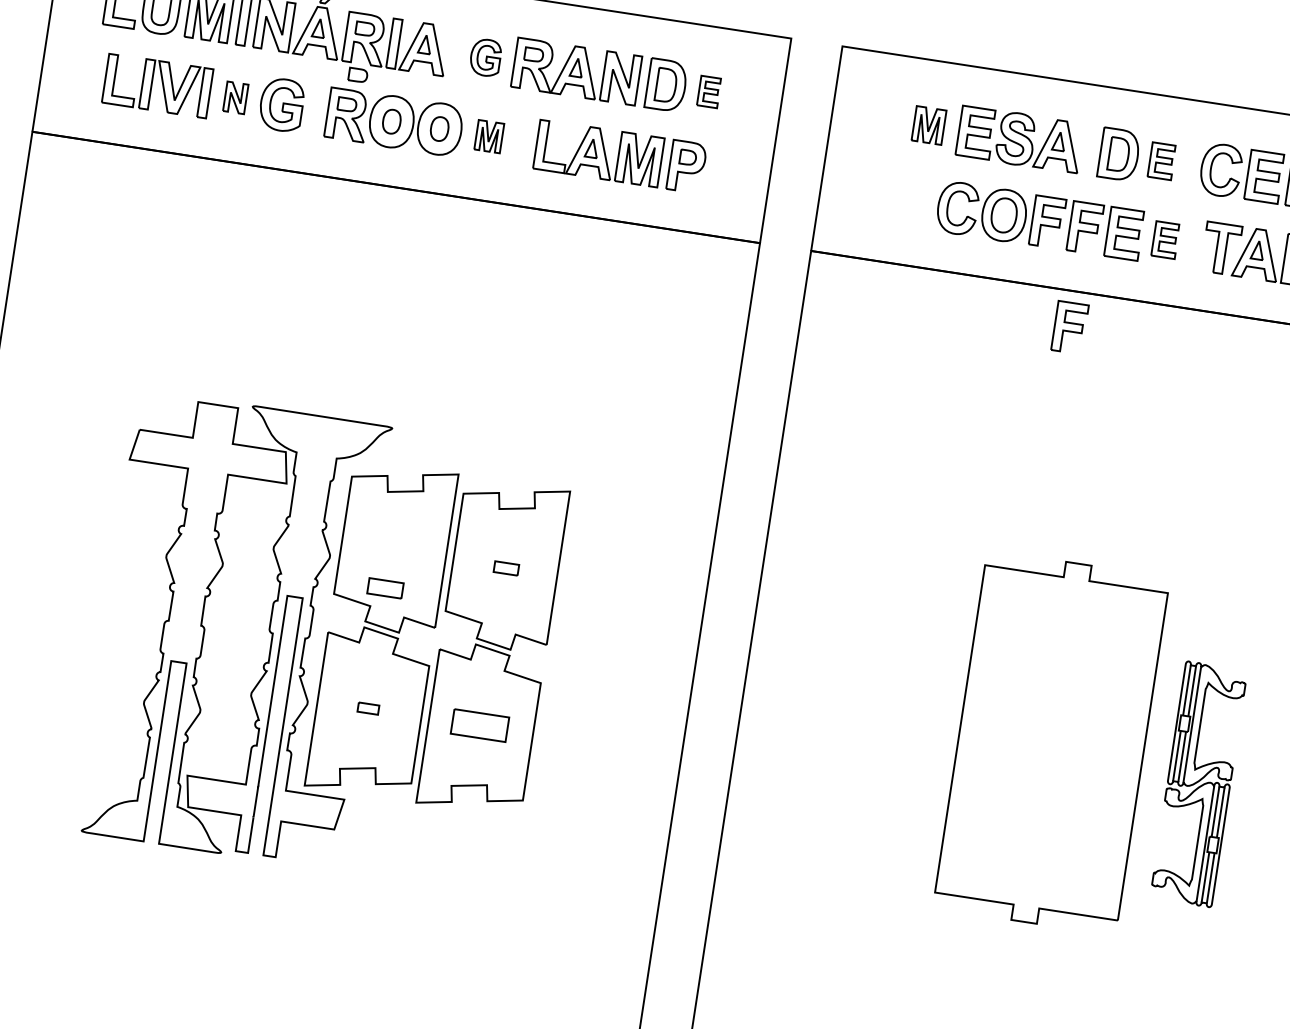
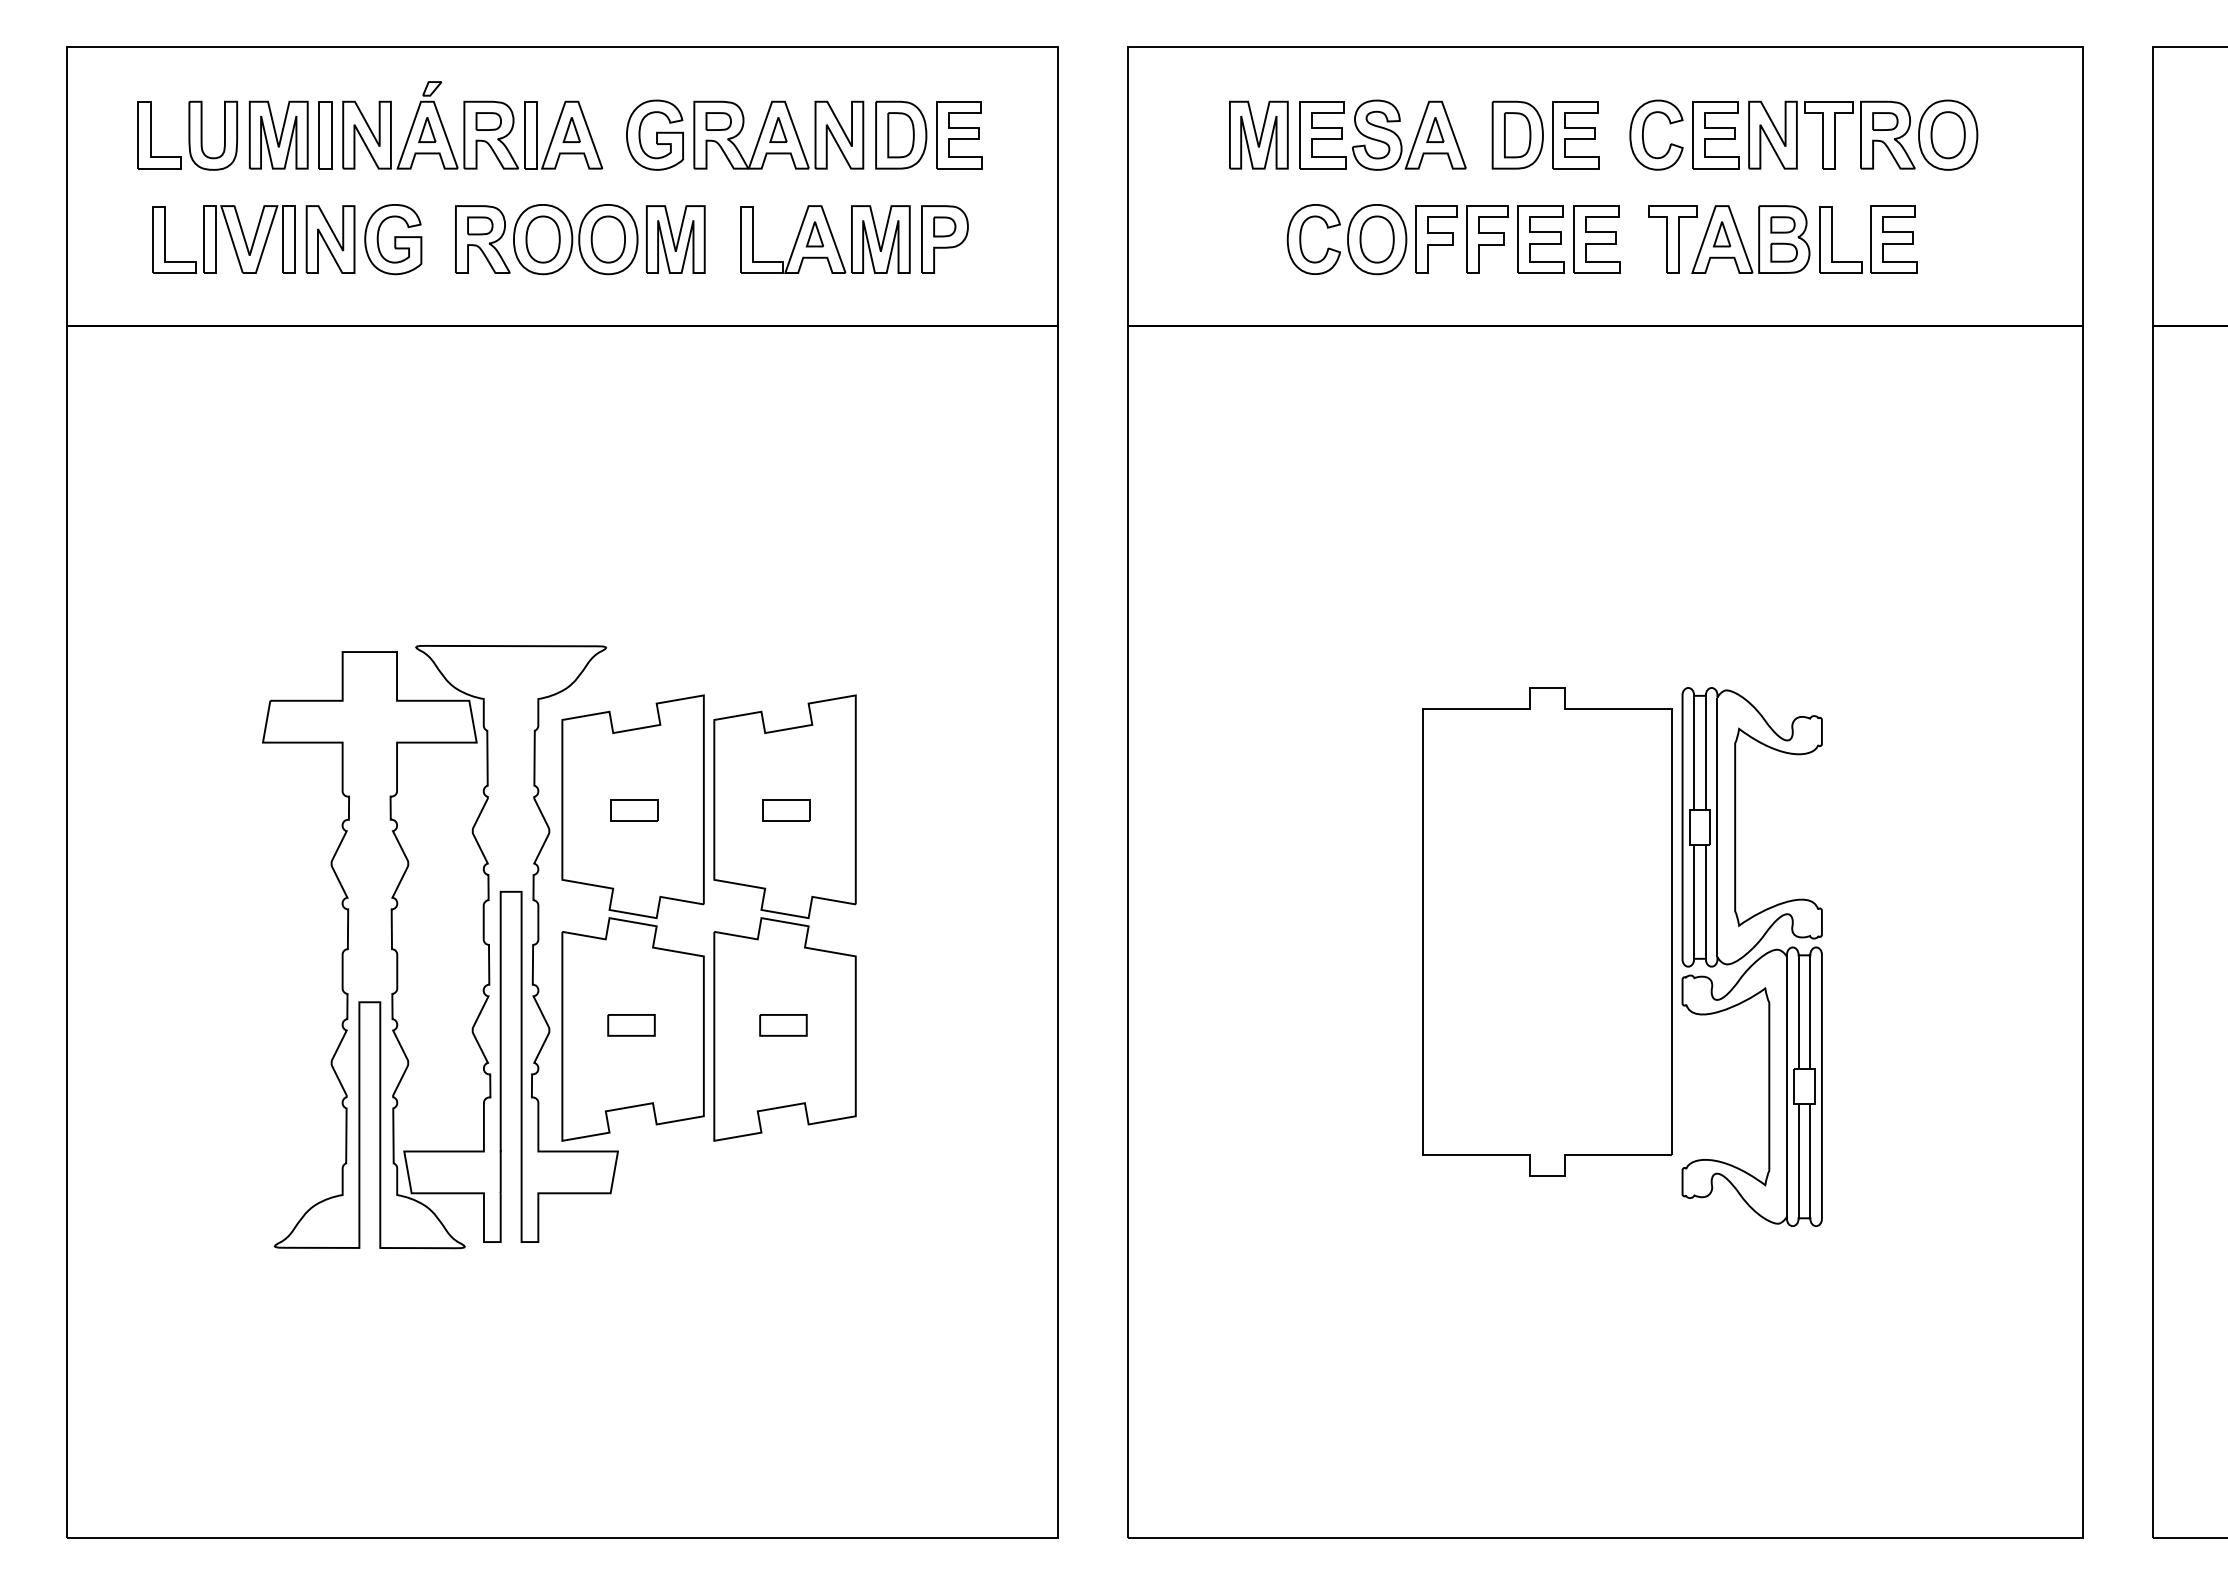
part: (485, 57) -> (654, 134), size x1.43
part: (357, 75) -> (488, 184), removed
part: (709, 92) -> (959, 135), size x1.67
part: (235, 97) -> (330, 239), size x1.67
part: (391, 121) -> (542, 239), size x1.43
part: (928, 125) -> (1258, 134), size x1.43
part: (439, 128) -> (607, 239), size x1.43
part: (489, 136) -> (675, 239), size x1.67
part: (1161, 161) -> (1575, 135), size x1.43
part: (1165, 240) -> (1596, 239), size x1.43
part: (1069, 327) -> (1487, 375), removed
part: (506, 568) -> (786, 810), size x1.43
part: (385, 588) -> (634, 810), moved
part: (368, 708) -> (631, 1025), size x1.67
part: (480, 725) -> (783, 1025), size x0.62
part: (1198, 783) -> (1751, 956), size x1.67

